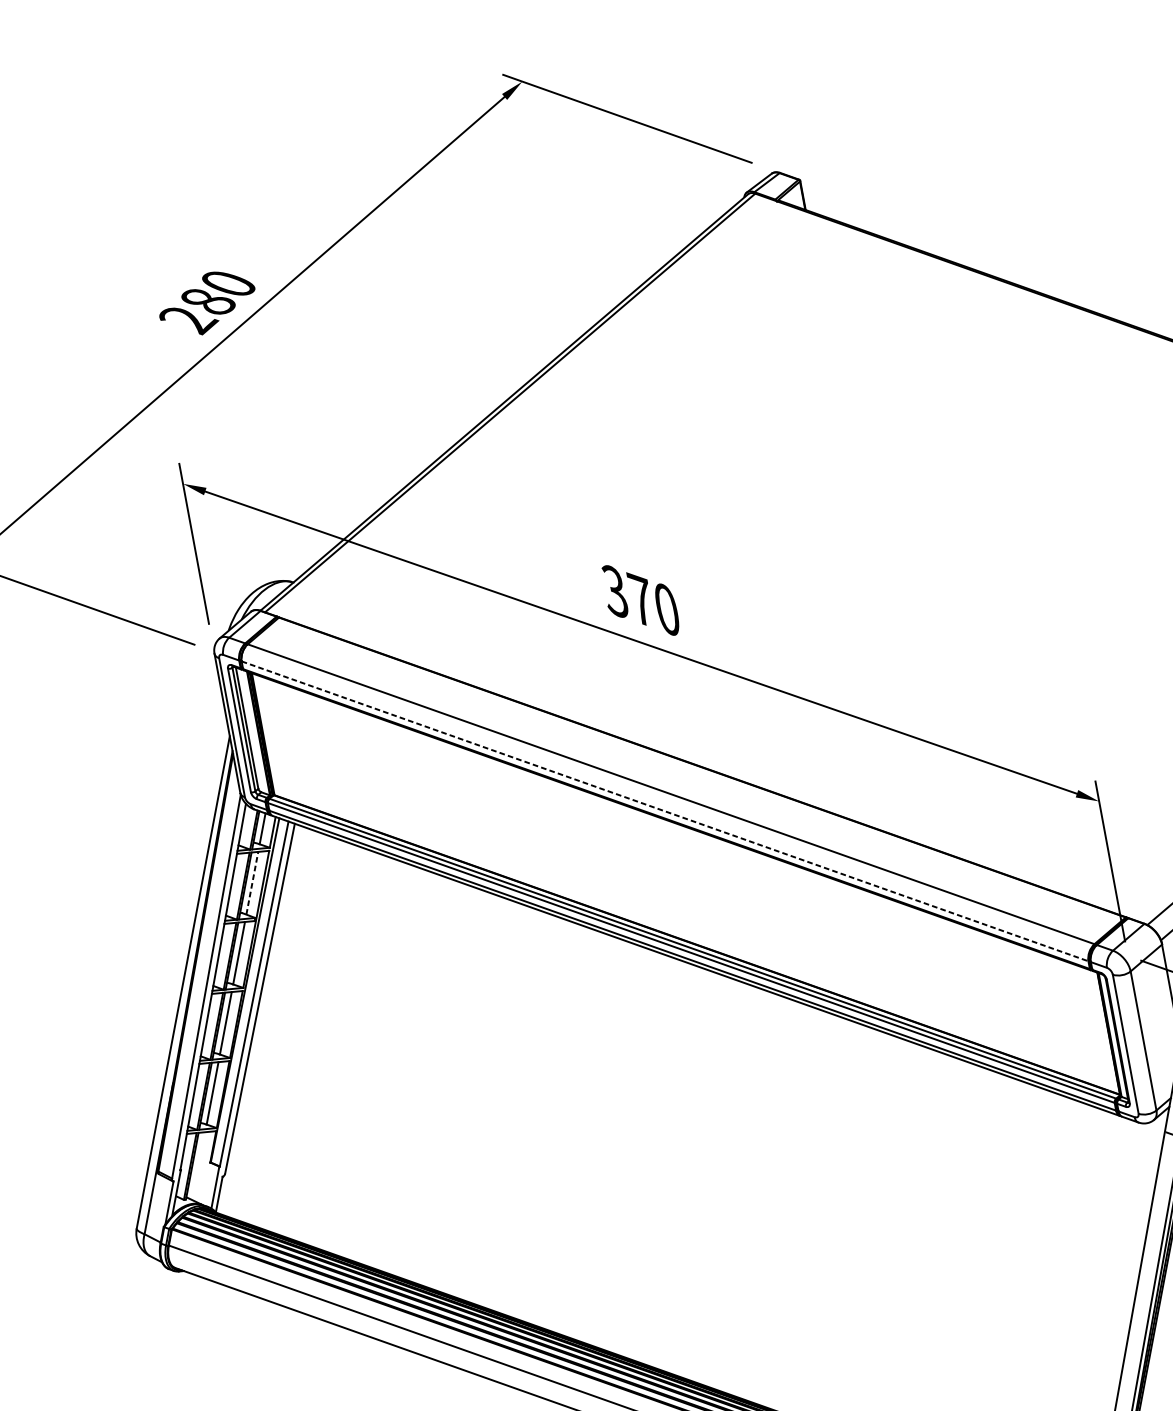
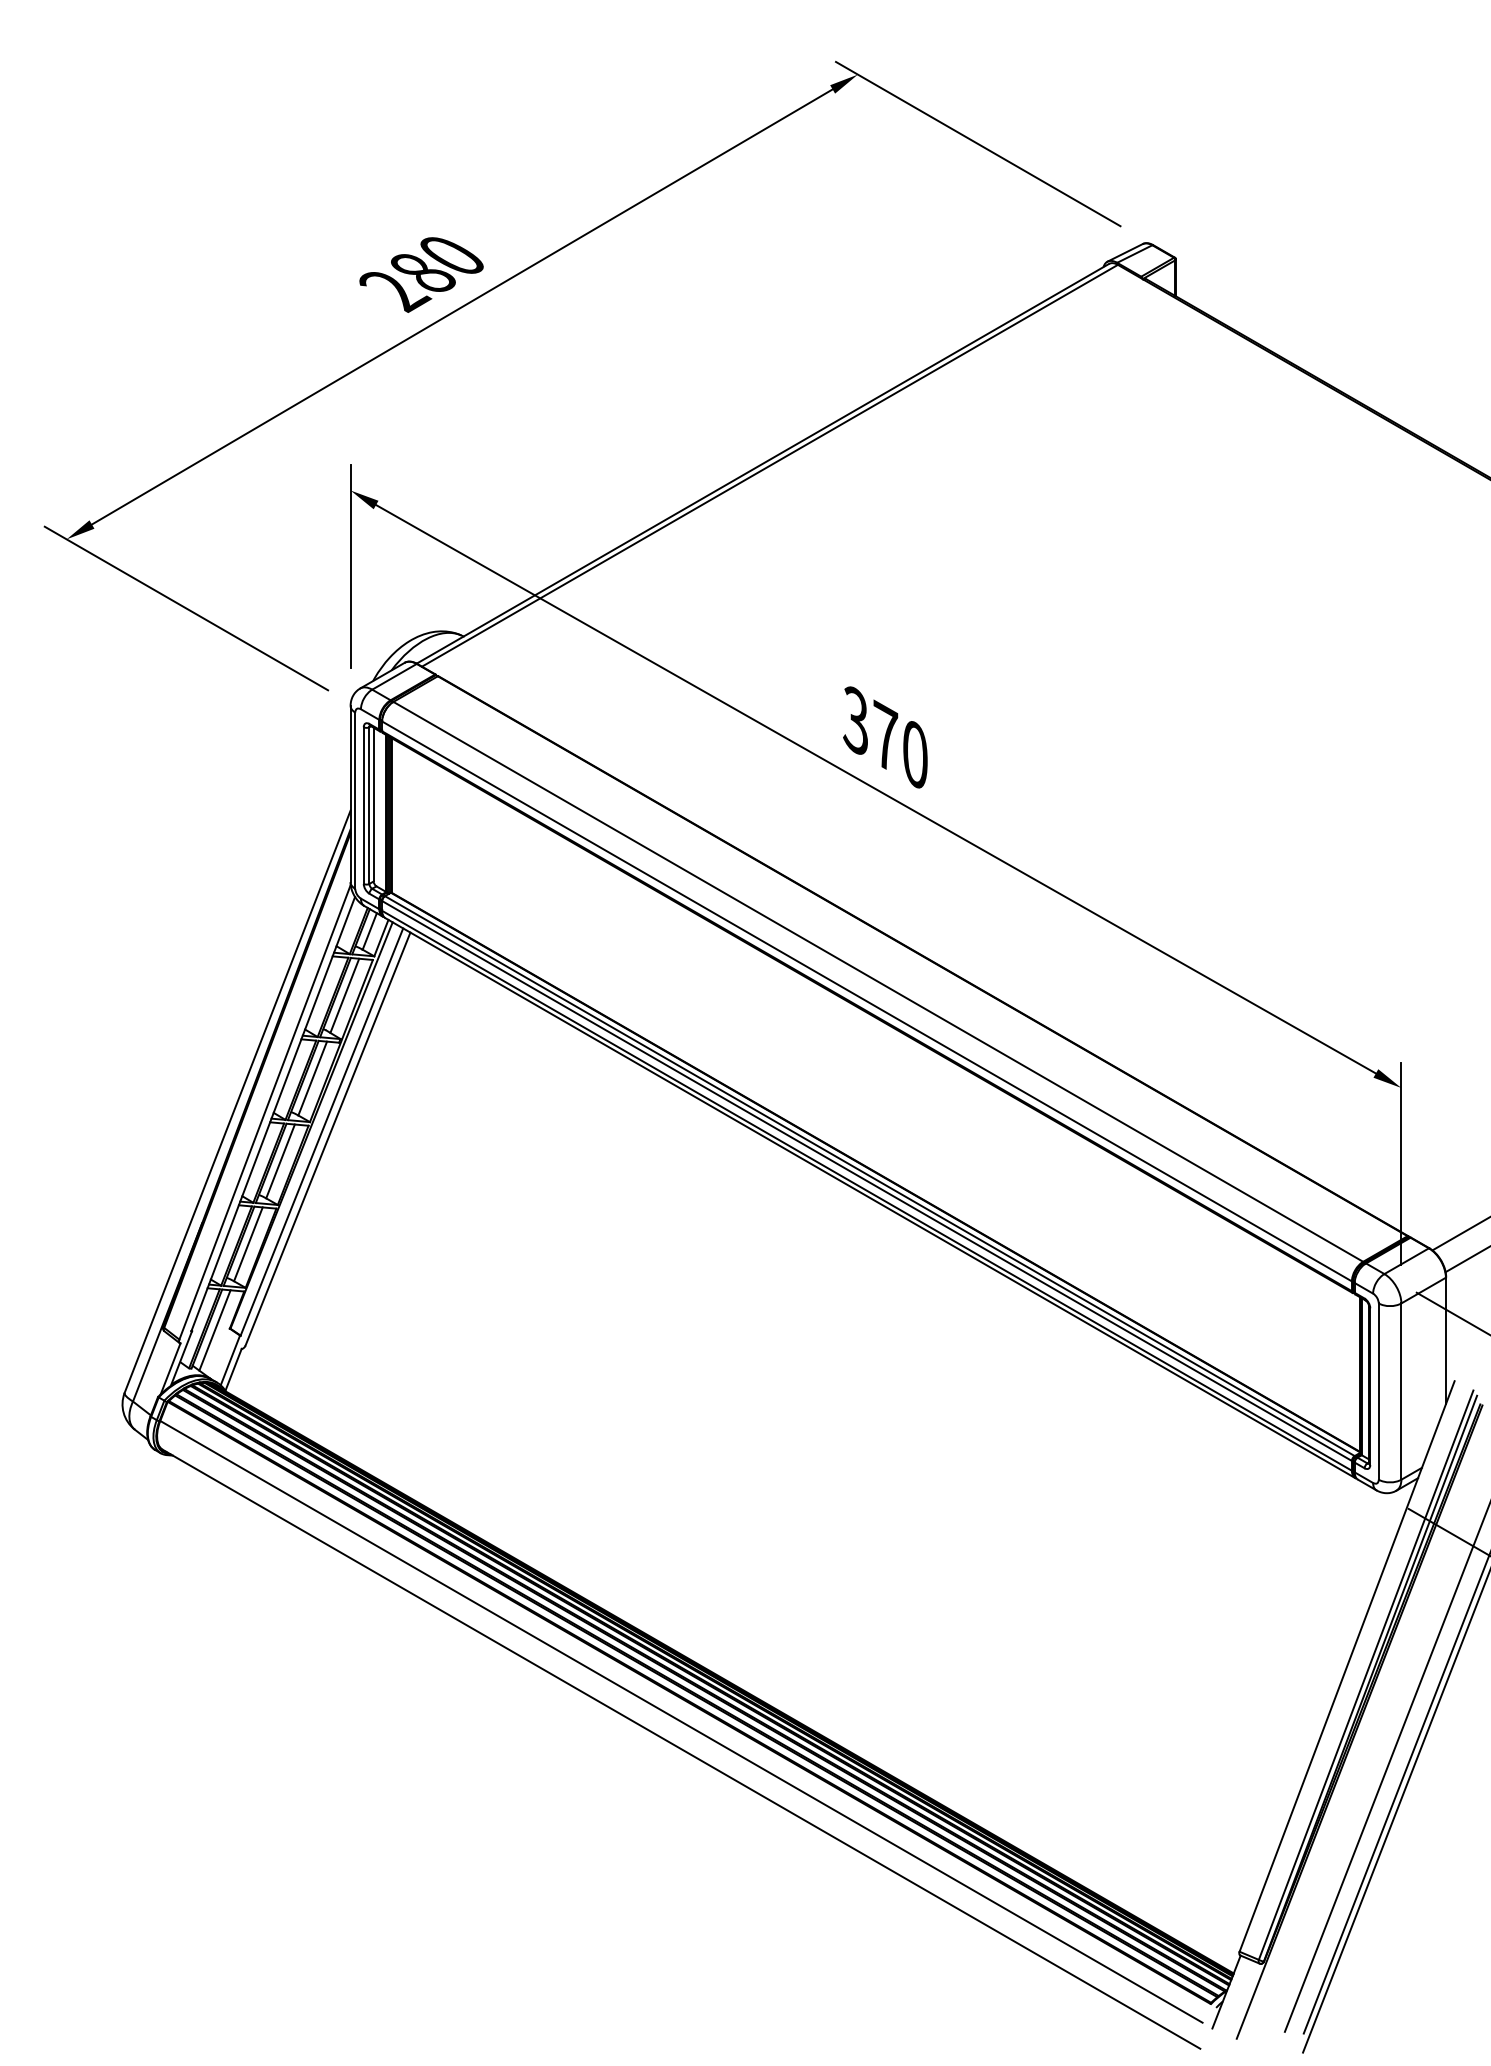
line: (665, 811) -> (867, 1001), dashed -> solid
line: (252, 883) -> (344, 995), dashed -> solid
line: (198, 1166) -> (214, 1330), added

